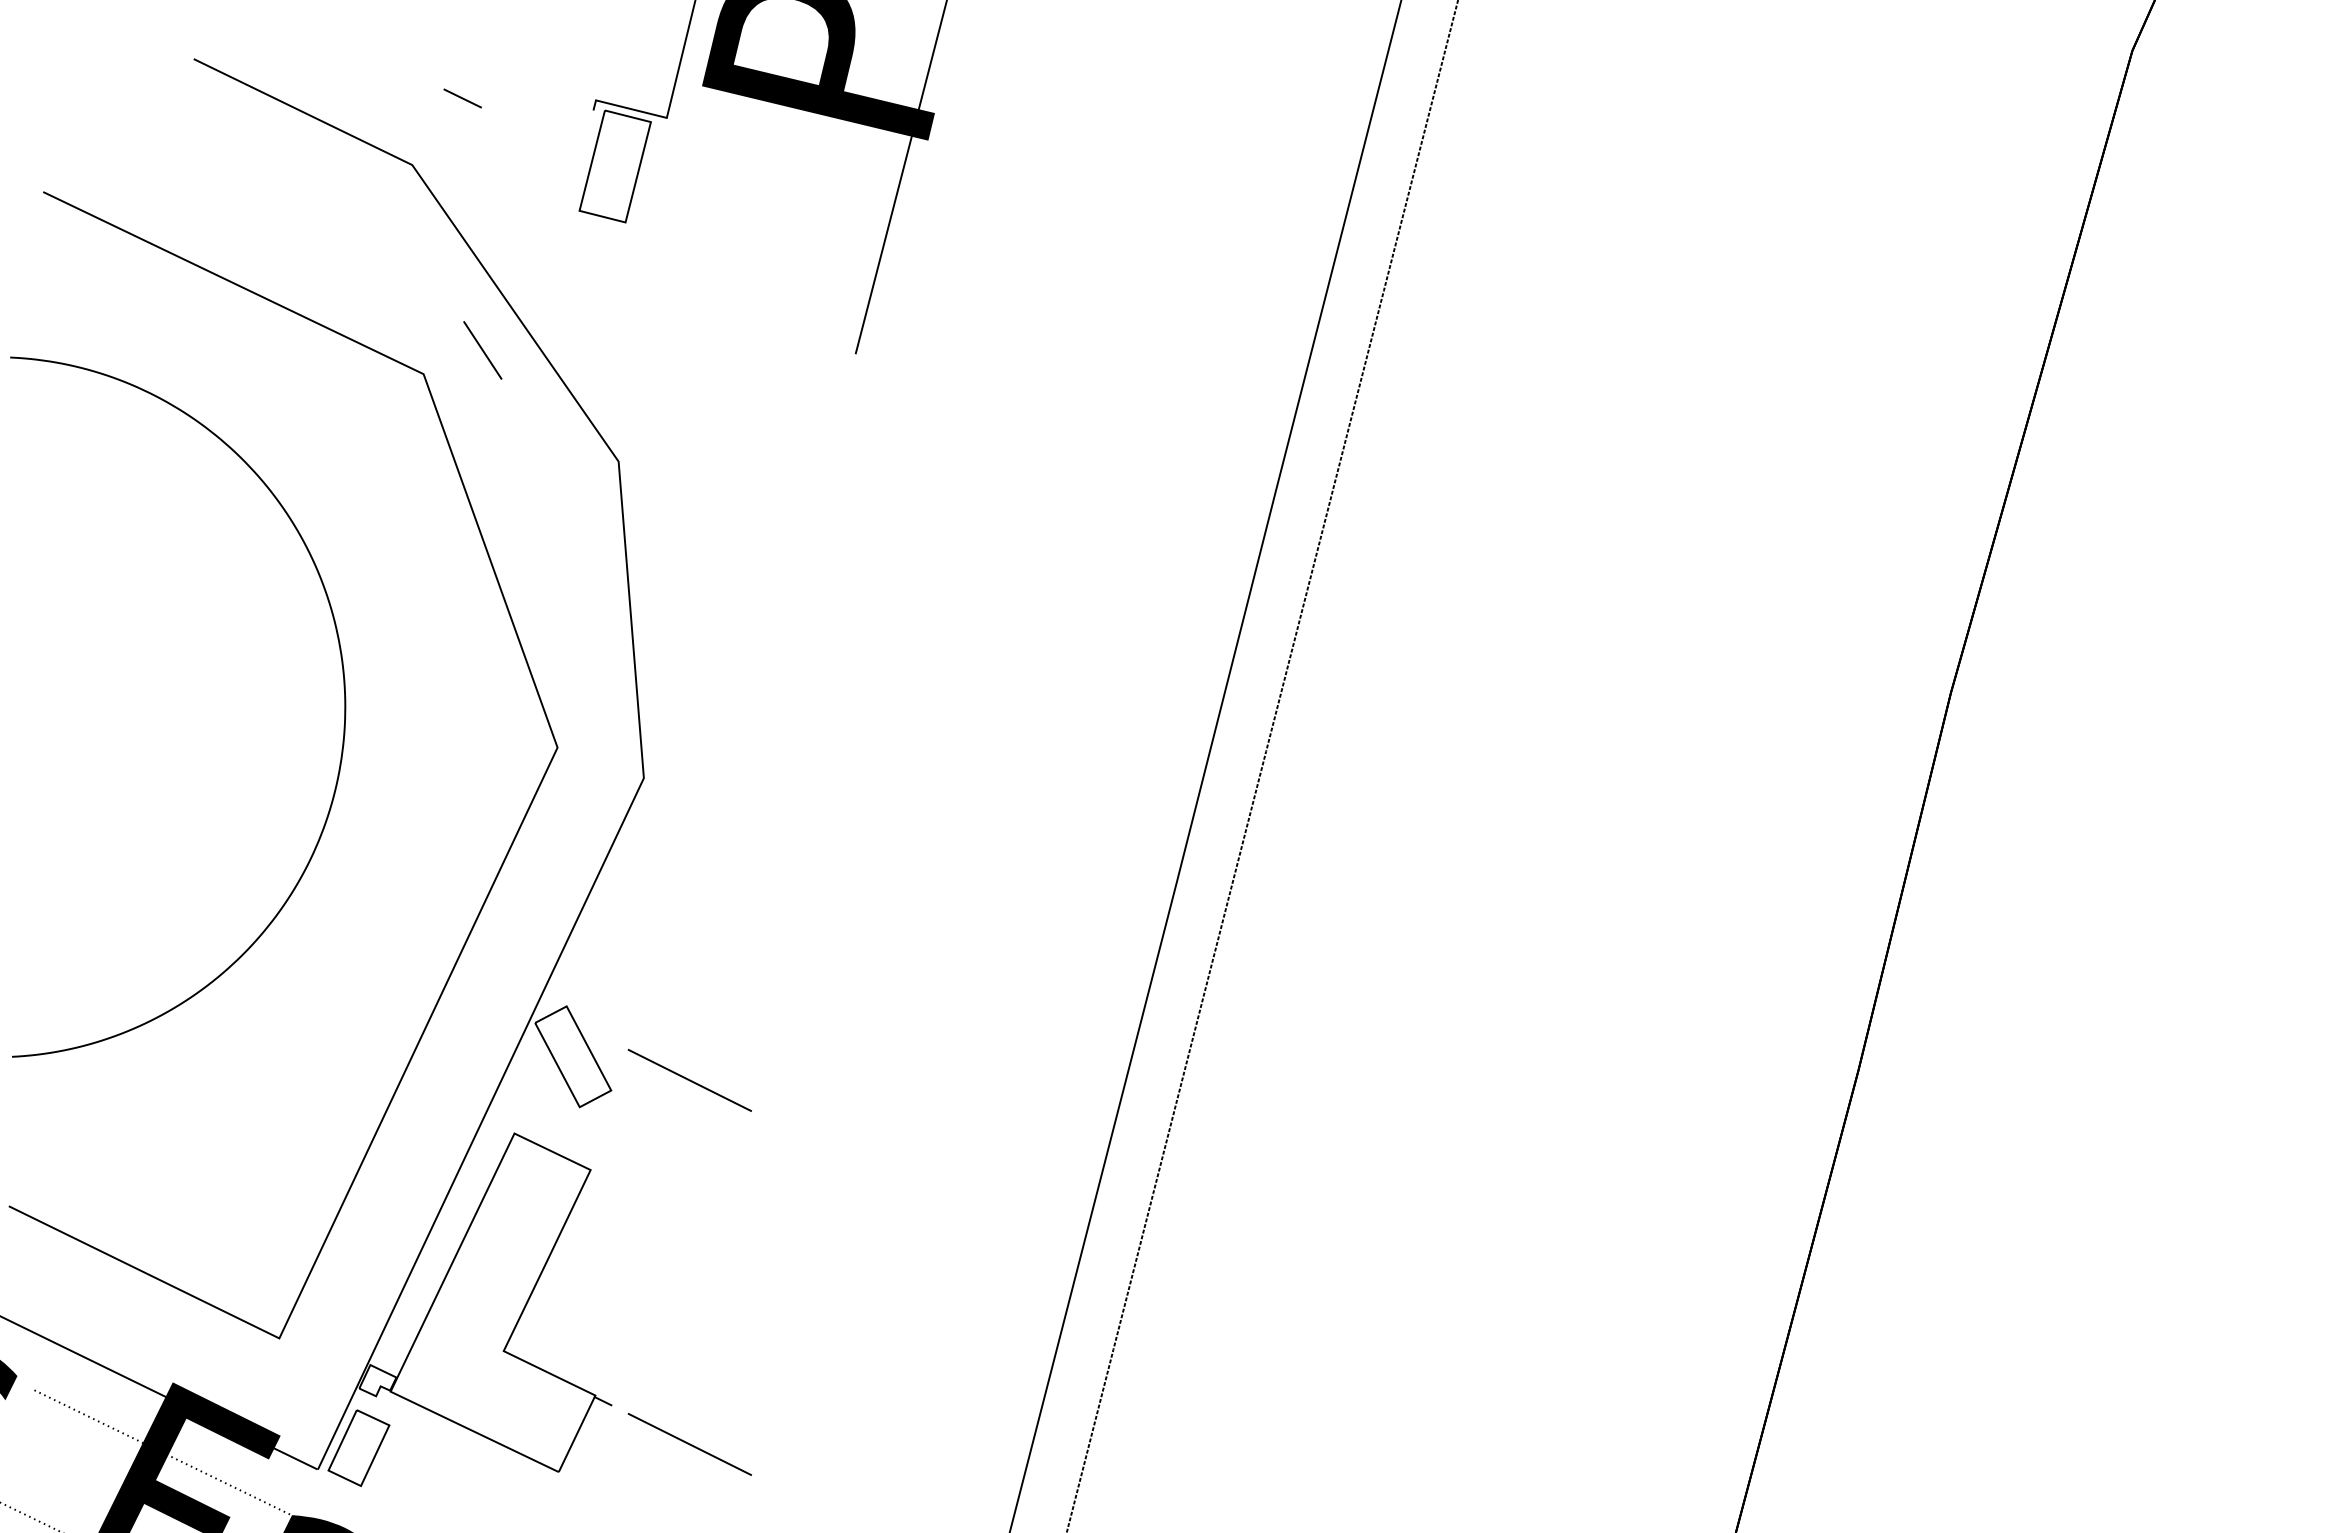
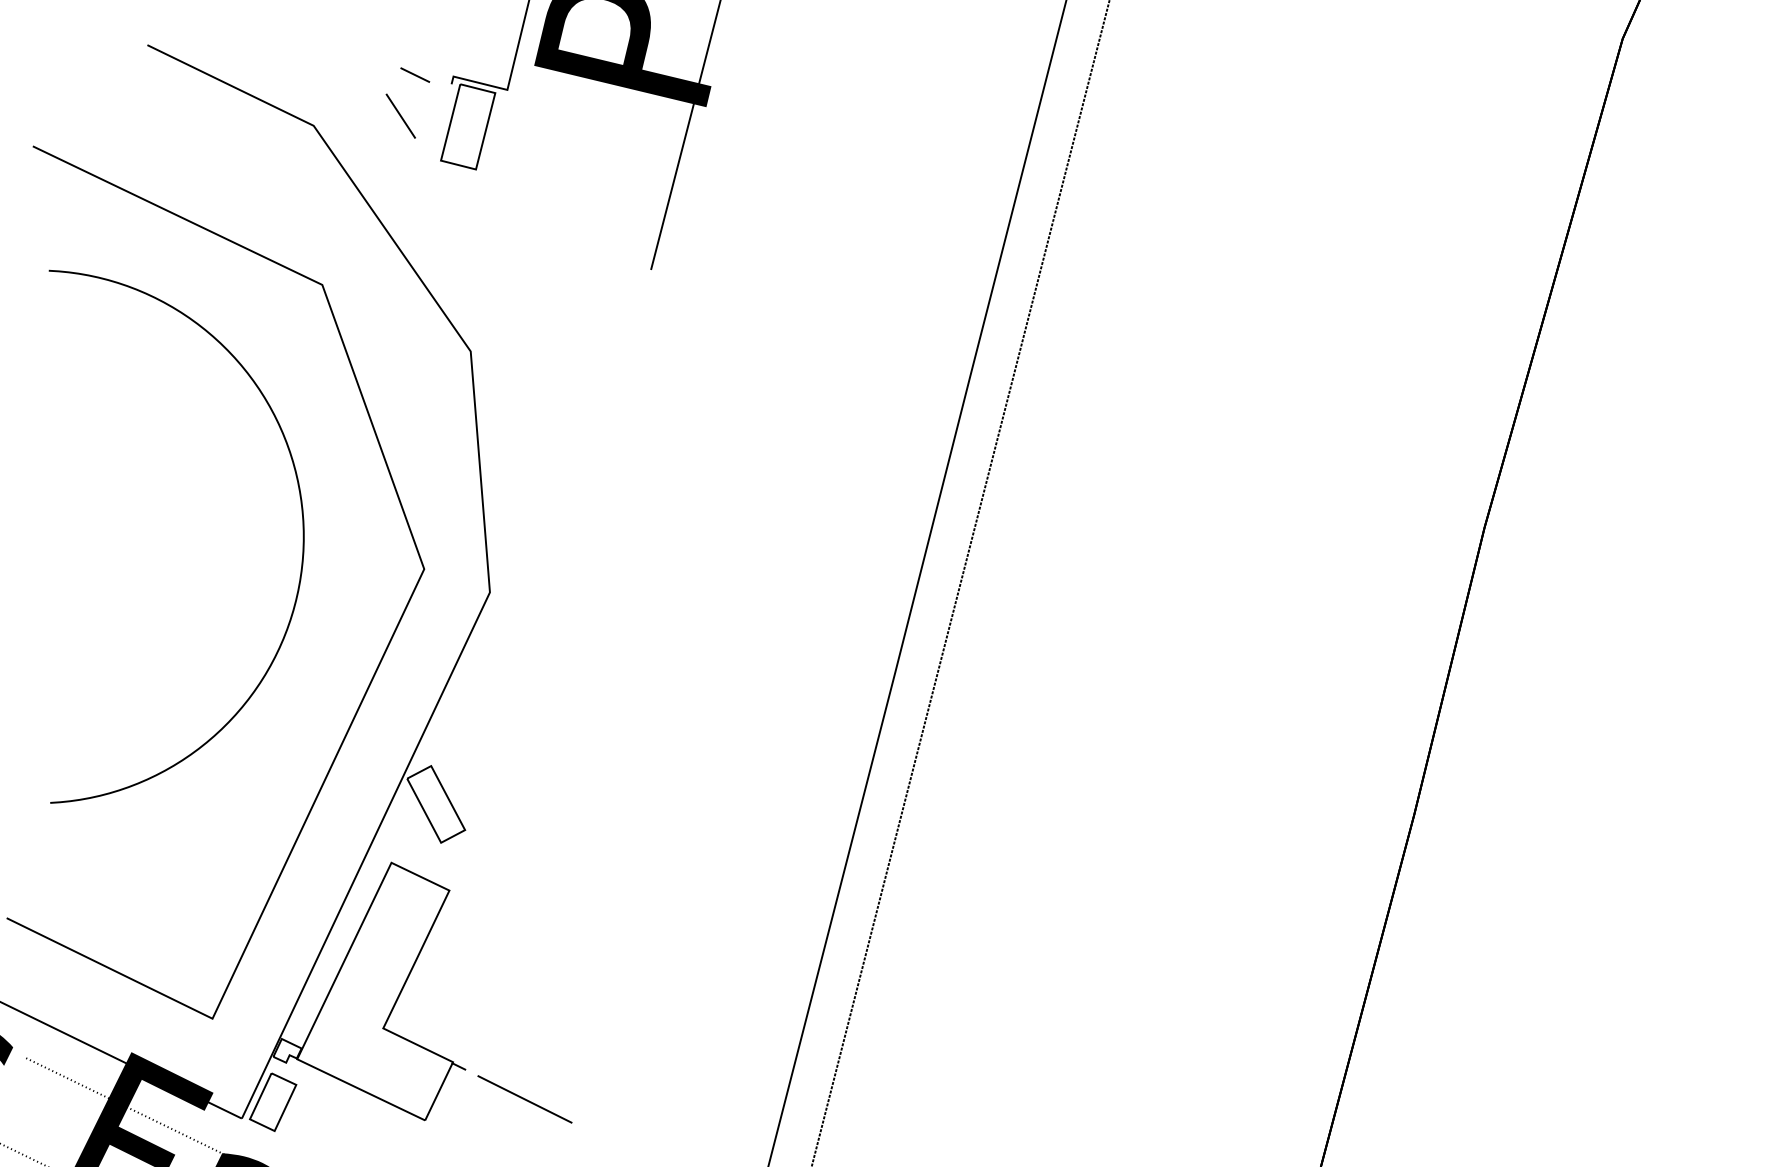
line: (462, 98) -> (415, 75), moved
line: (482, 350) -> (400, 116), moved
curve: (343, 688) -> (302, 522), moved
line: (689, 1080) -> (524, 822), removed

